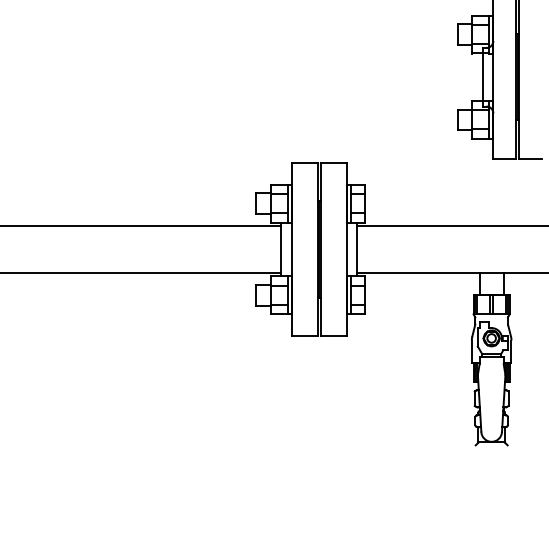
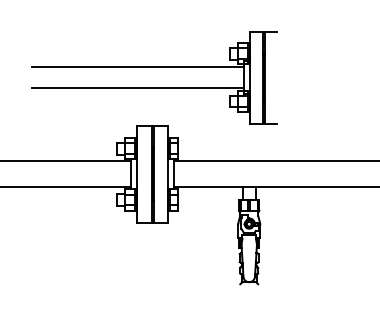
line: (292, 59) -> (137, 67), added
line: (292, 96) -> (137, 88), added

